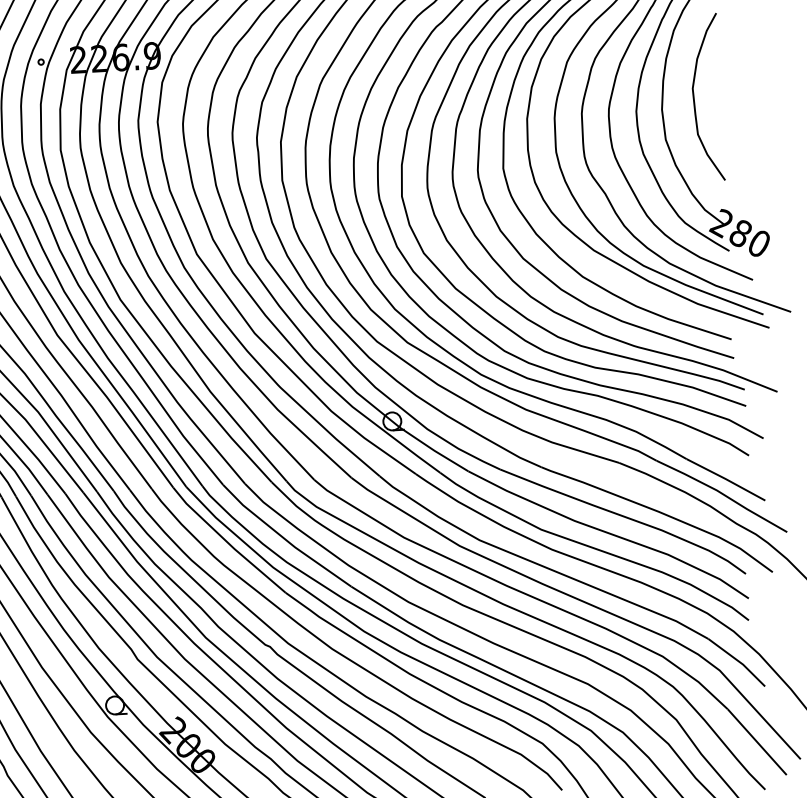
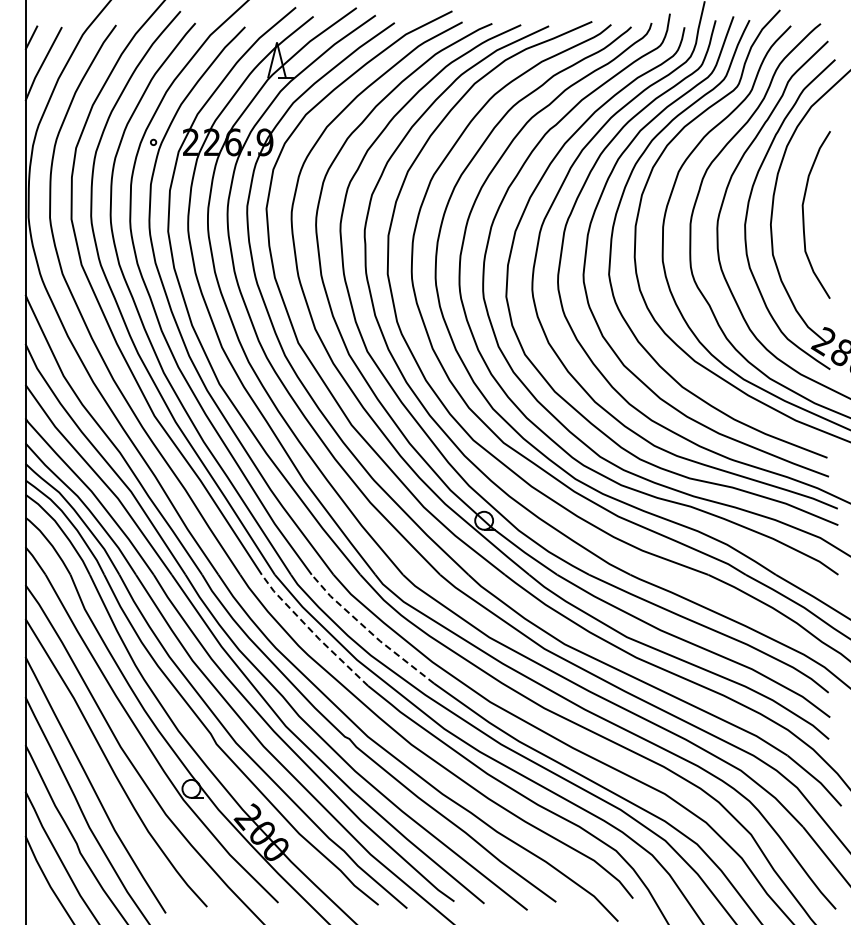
line: (284, 538) -> (369, 631), solid -> dashed
line: (227, 542) -> (312, 632), solid -> dashed

